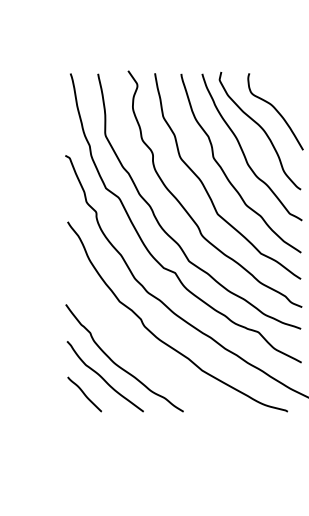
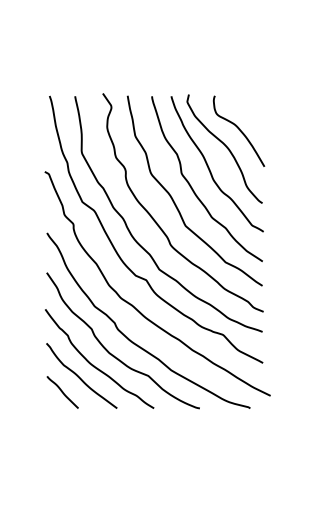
curve: (139, 353) -> (113, 354), added

